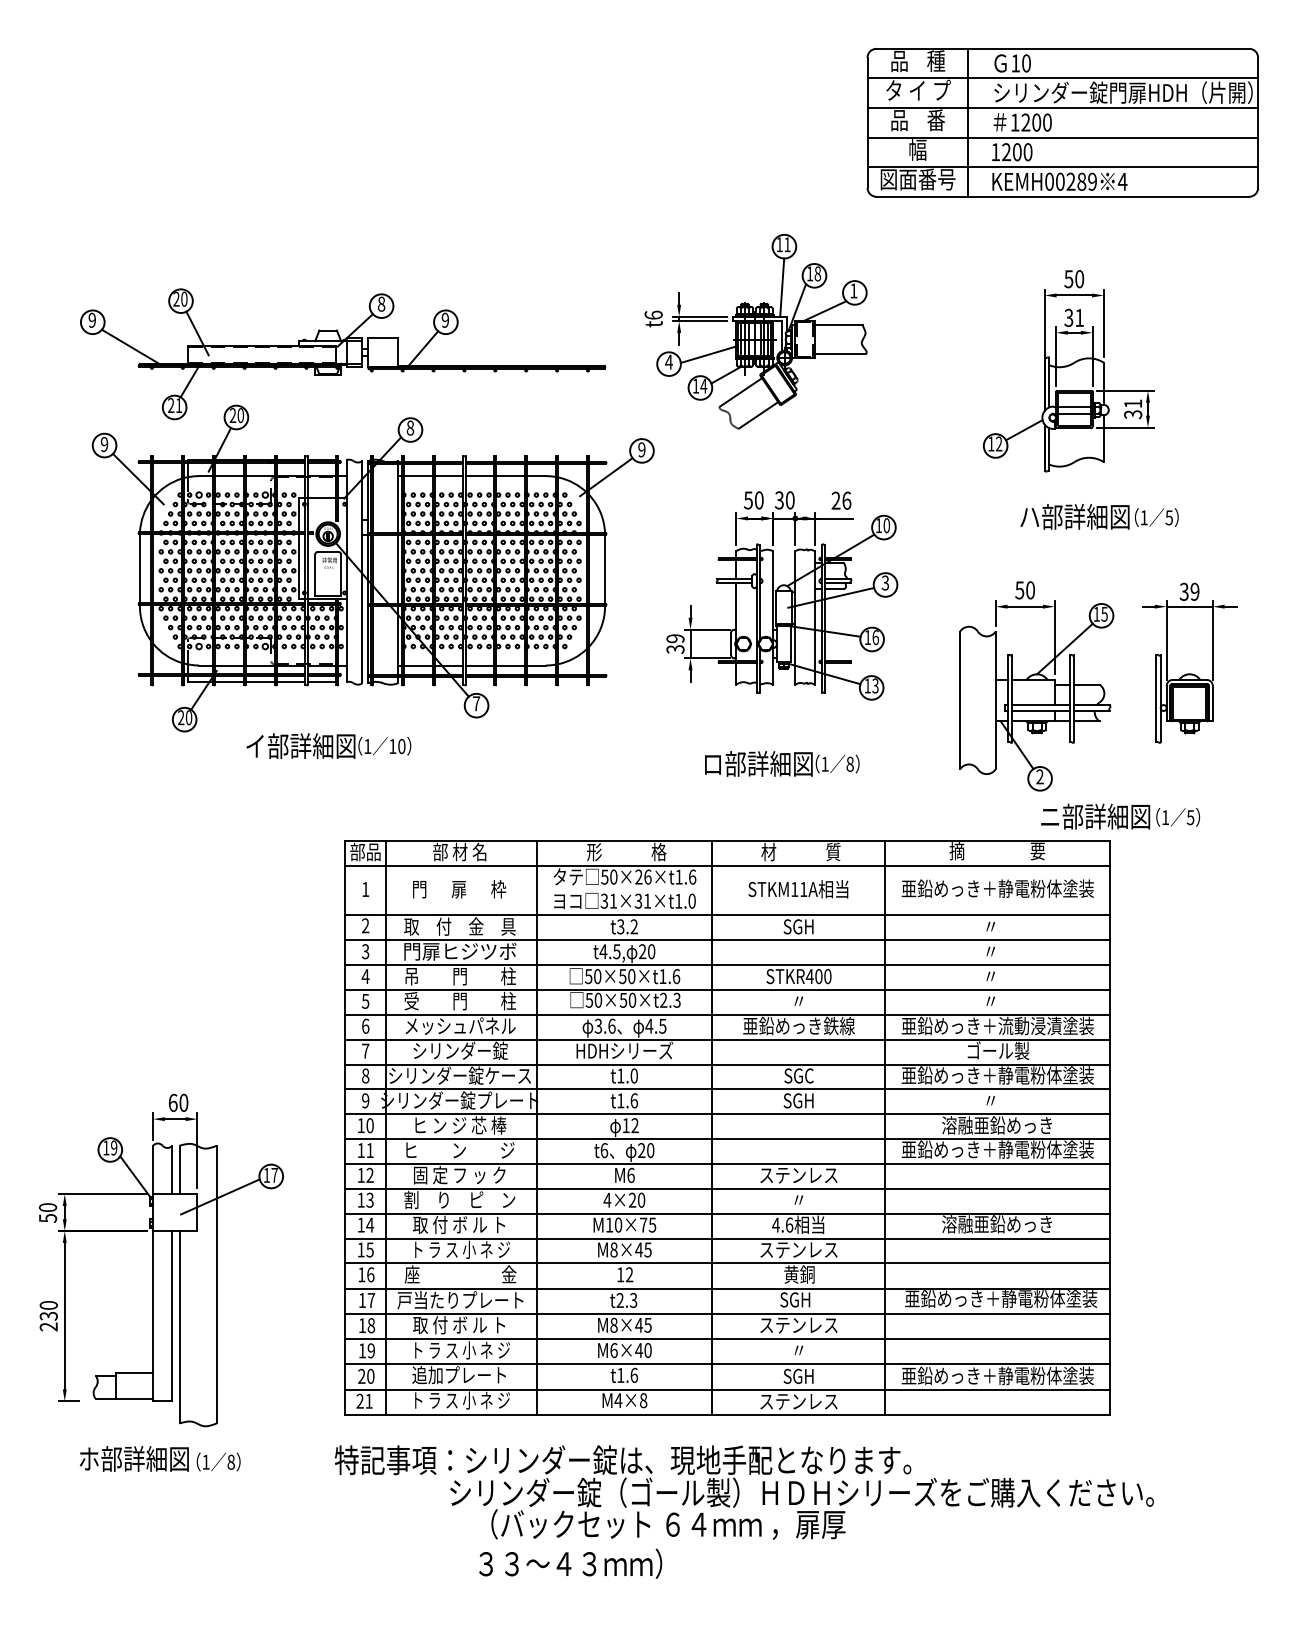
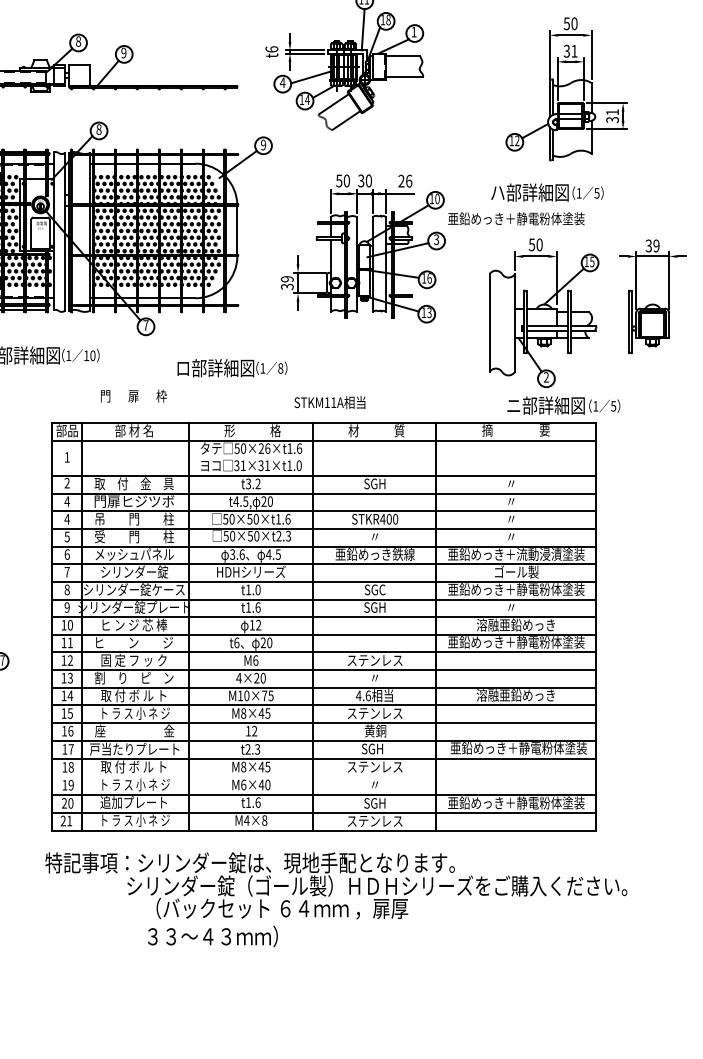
text: (1099, 516) -> (547, 192), moved
text: (782, 763) -> (232, 367), moved
text: (1120, 816) -> (563, 405), moved
text: (997, 888) -> (516, 218), moved
text: (459, 889) -> (133, 396), moved
text: (798, 889) -> (330, 402), moved
text: (365, 951) -> (67, 501), 3 -> 4
line: (726, 1339) -> (323, 777), removed

